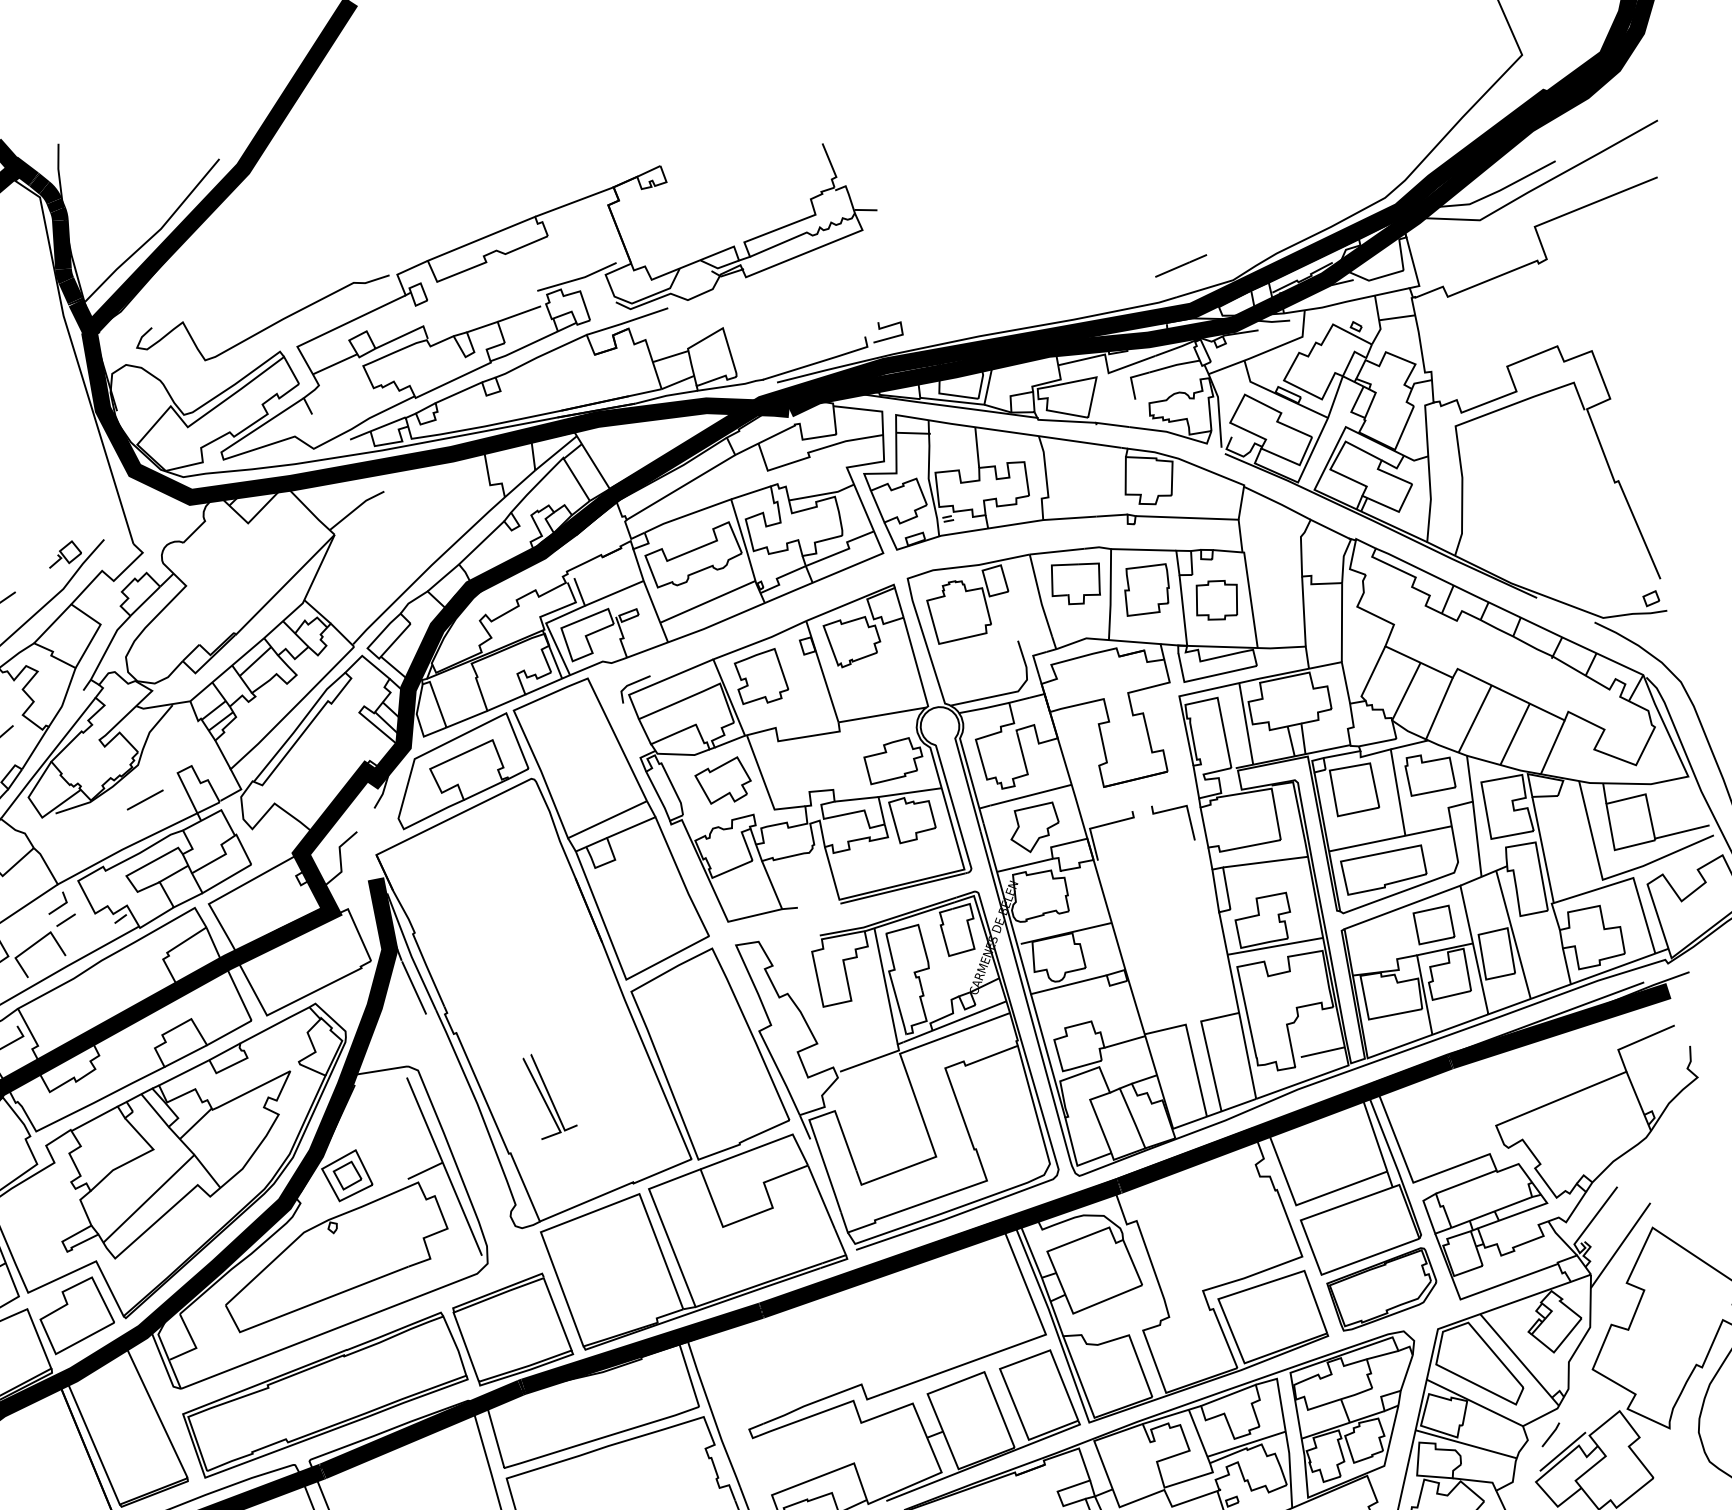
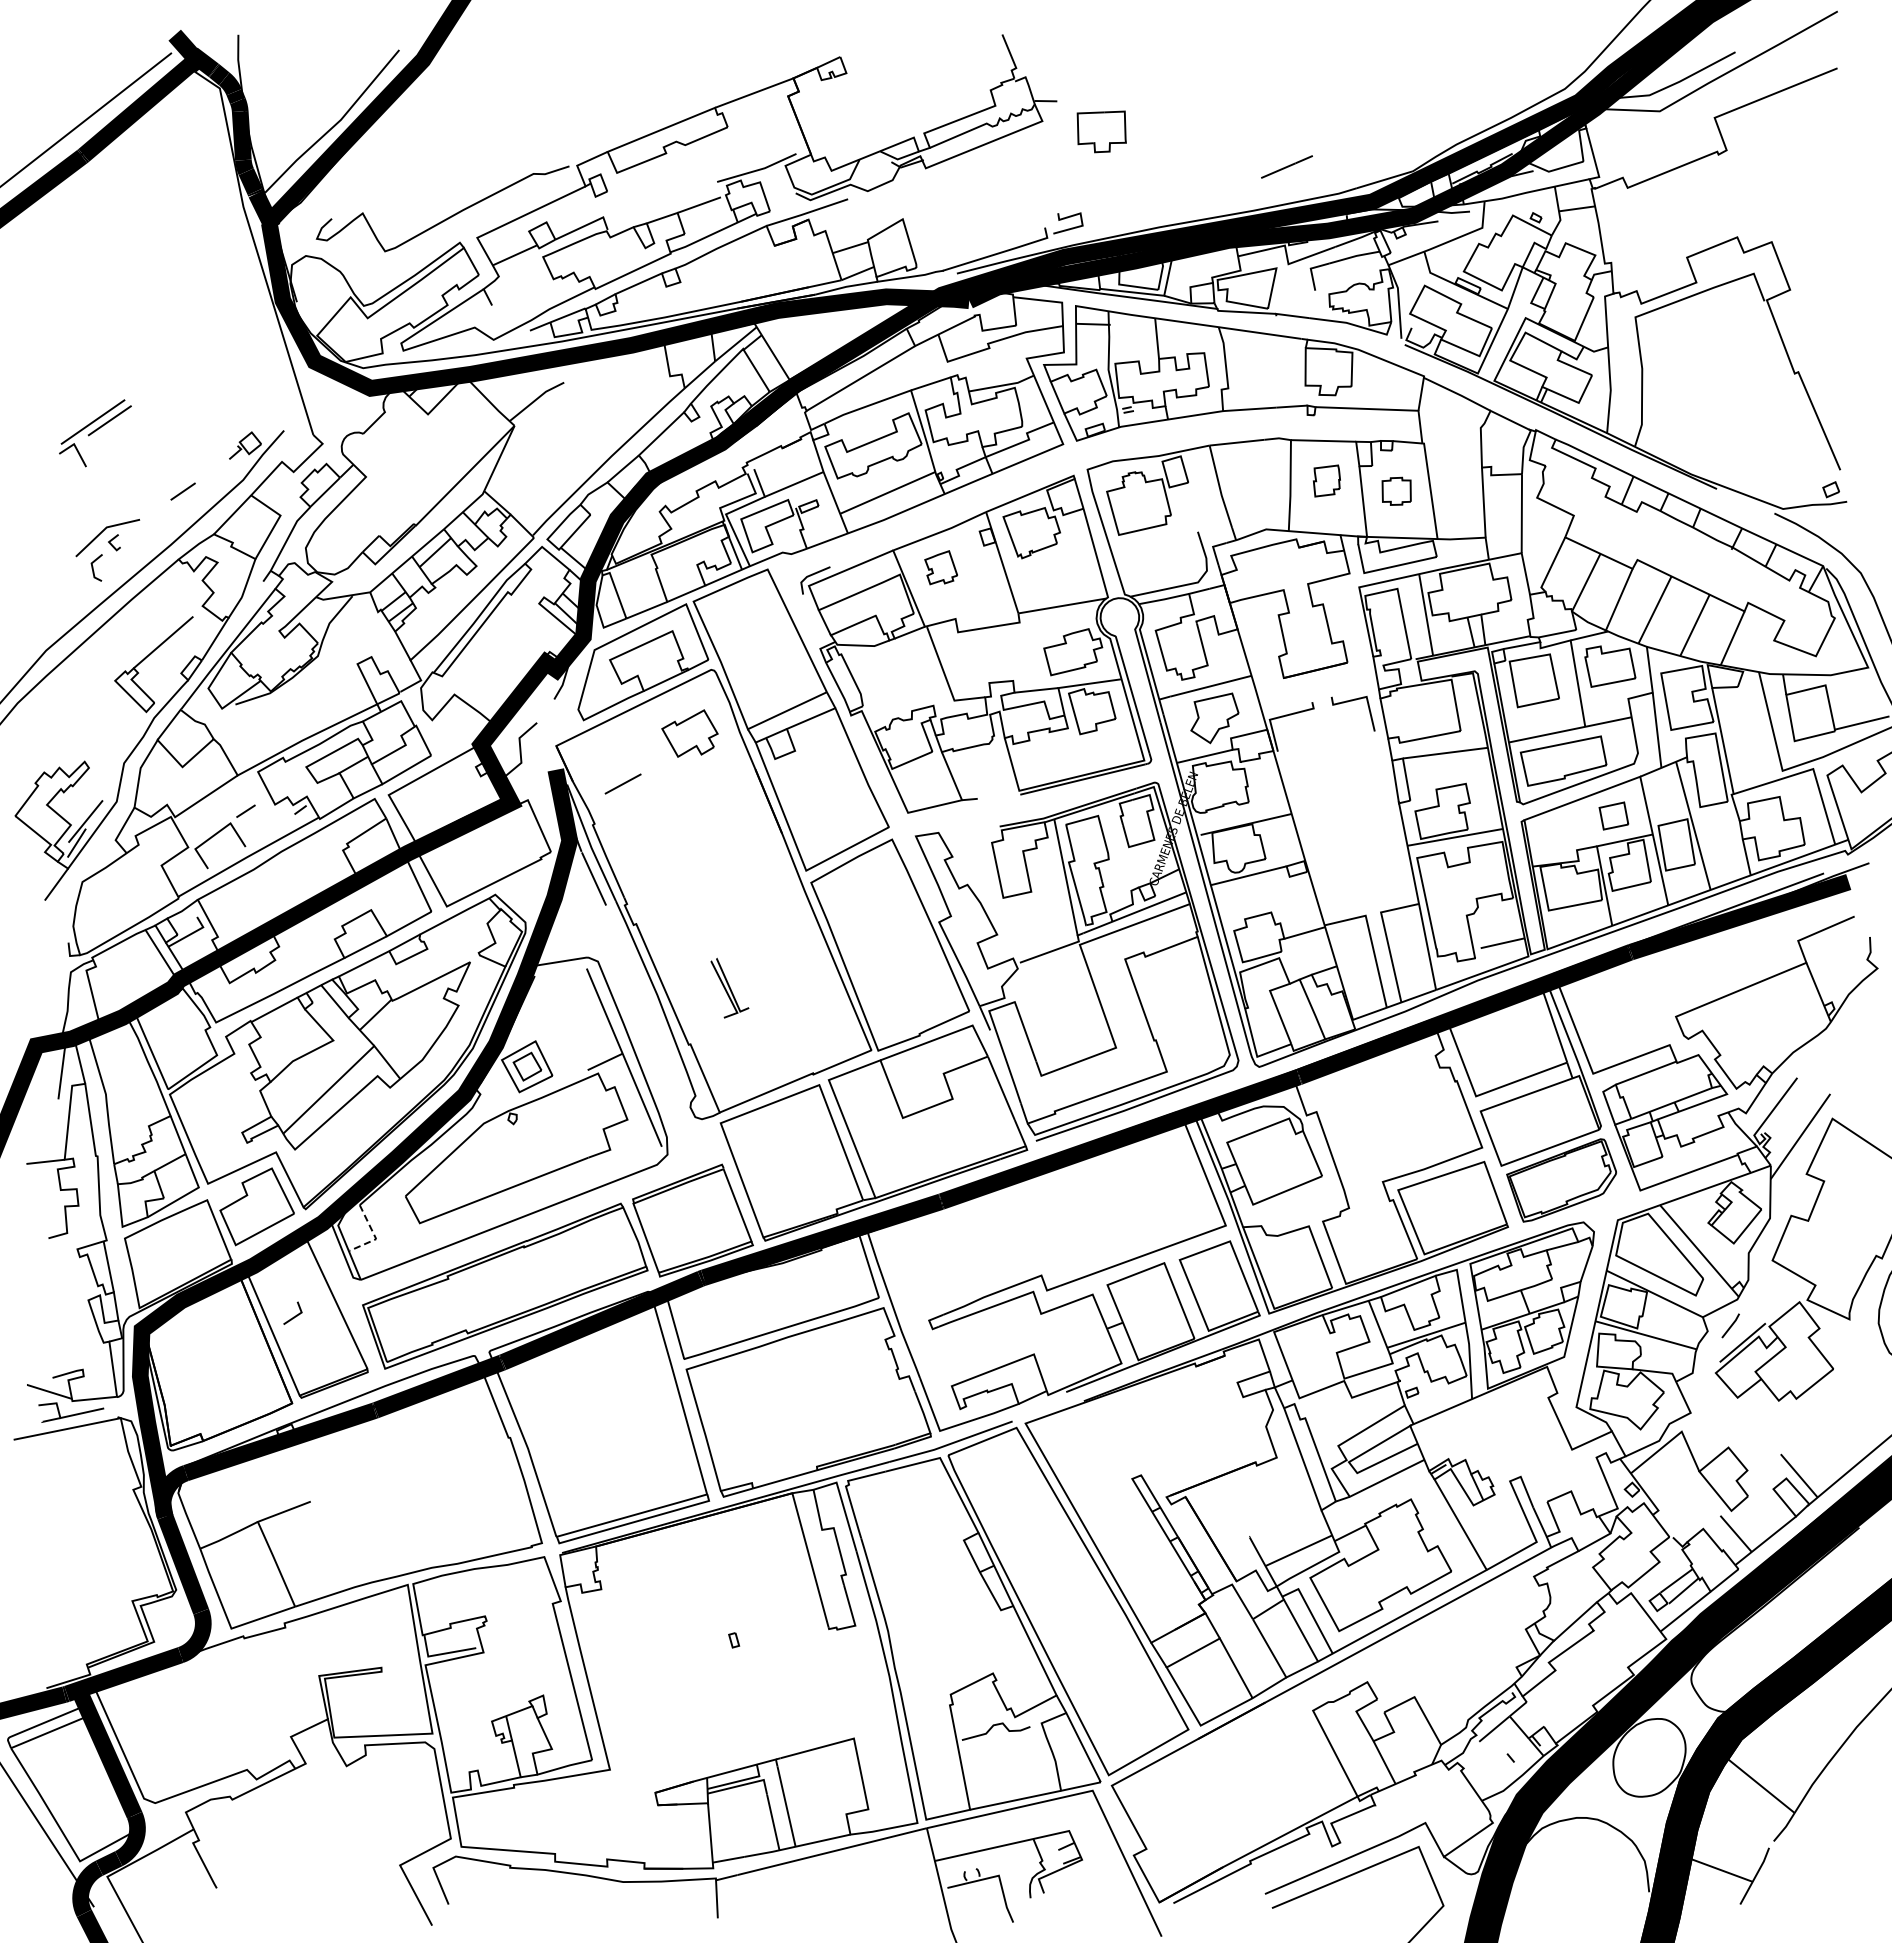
line: (1180, 265) -> (1286, 166), moved
part: (1075, 583) -> (1101, 131), moved
part: (1146, 589) -> (1326, 480), size x0.6
part: (1216, 600) -> (1396, 491), size x0.7
part: (760, 676) -> (940, 567), size x0.6
part: (722, 780) -> (689, 733), moved
line: (144, 799) -> (622, 783), moved
line: (58, 906) -> (293, 1316), moved
part: (1433, 924) -> (1613, 815), size x0.7
part: (549, 1097) -> (729, 988), size x0.7
line: (194, 1344) -> (374, 1235), solid -> dashed

